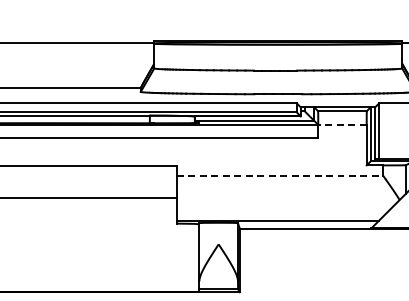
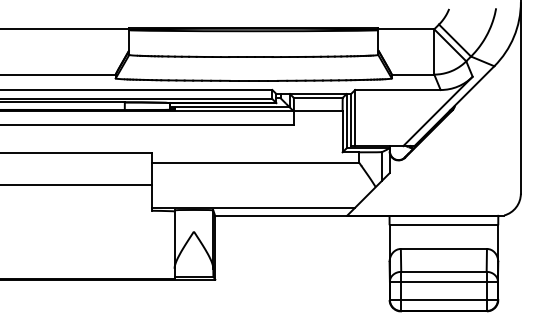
line: (341, 124) -> (317, 111), dashed -> solid
line: (279, 176) -> (255, 163), dashed -> solid

